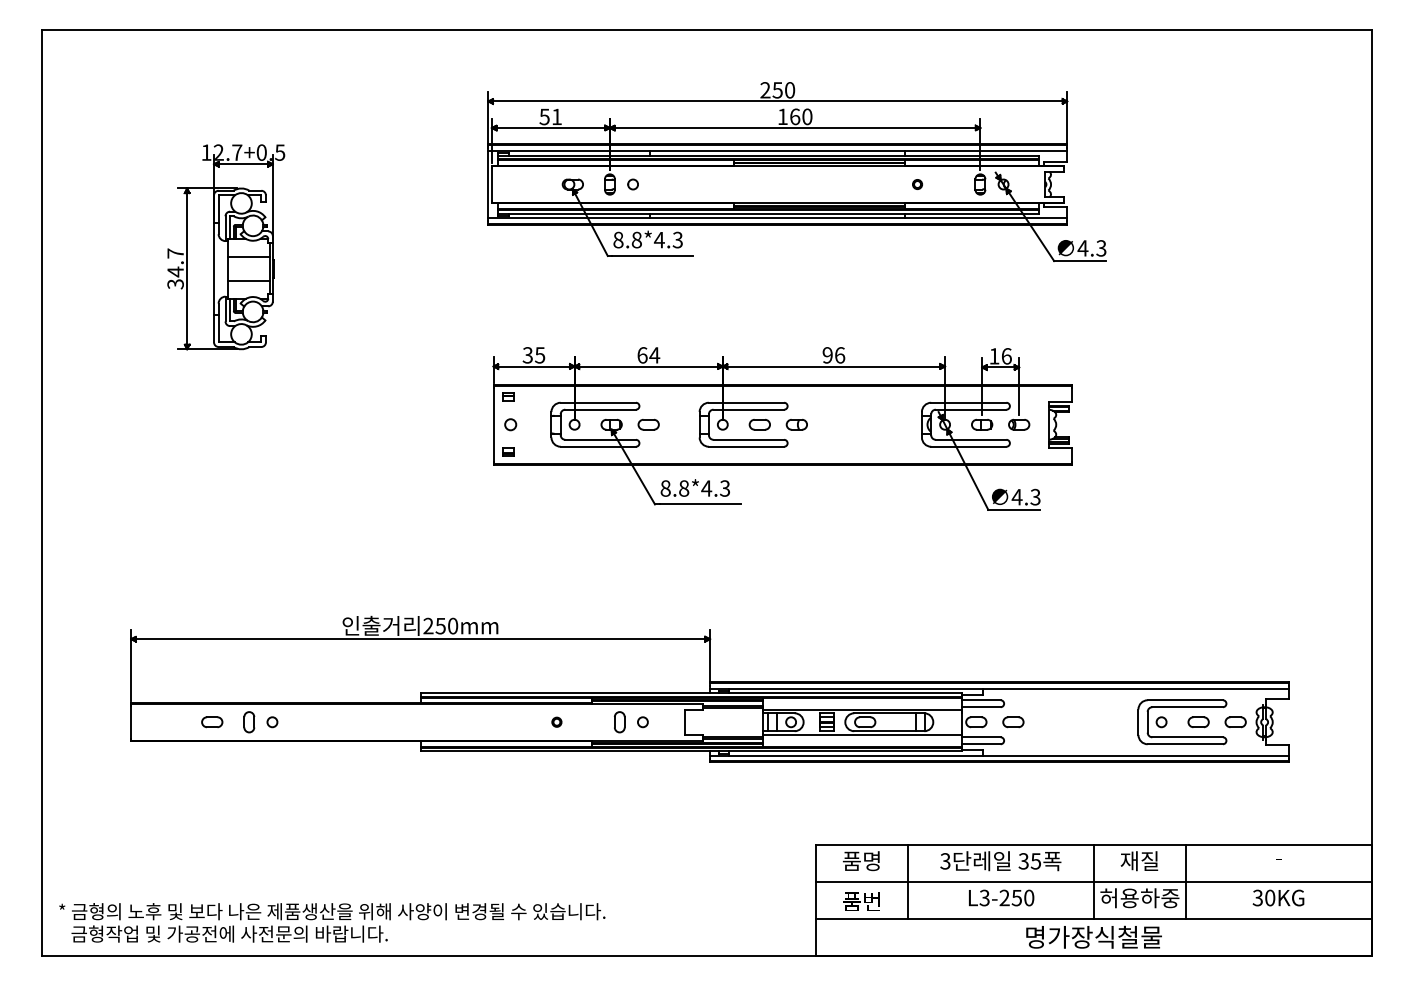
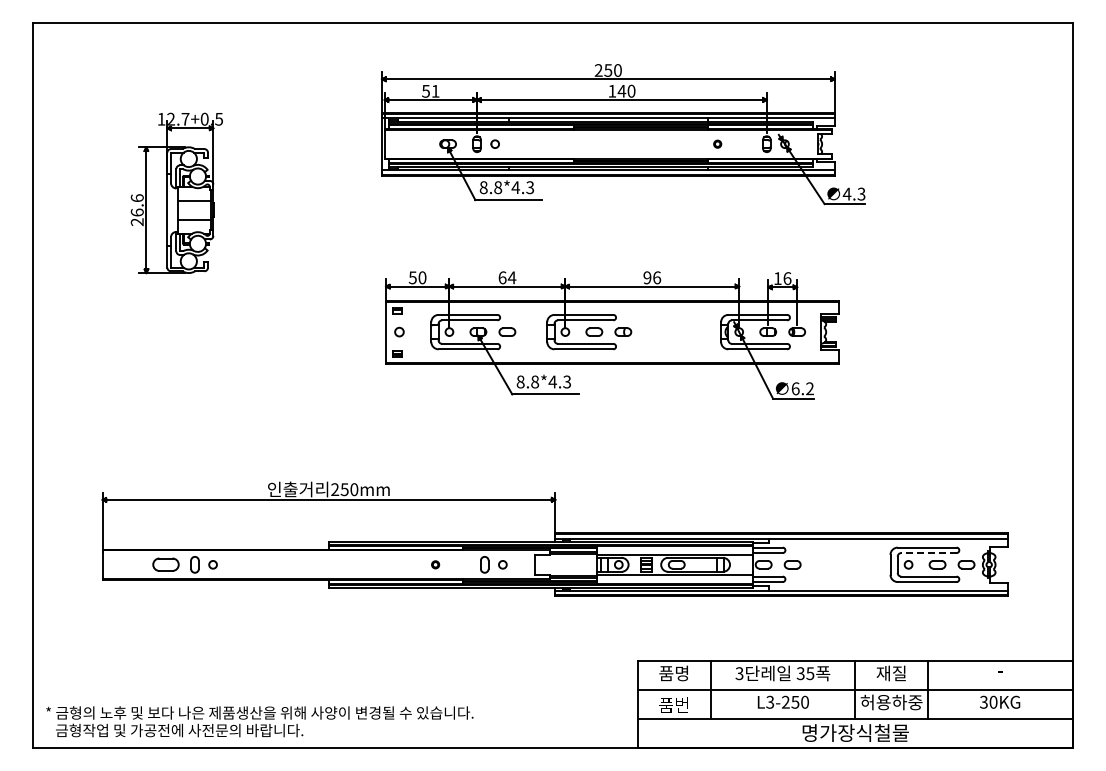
text: (794, 115) -> (621, 90), 160 -> 140
text: (174, 269) -> (136, 210), 34.7 -> 26.6
text: (533, 354) -> (417, 277), 35 -> 50
text: (1025, 496) -> (802, 388), 4.3 -> 6.2
line: (1187, 707) -> (928, 553), solid -> dashed
part: (211, 721) -> (165, 564), size x1.6

